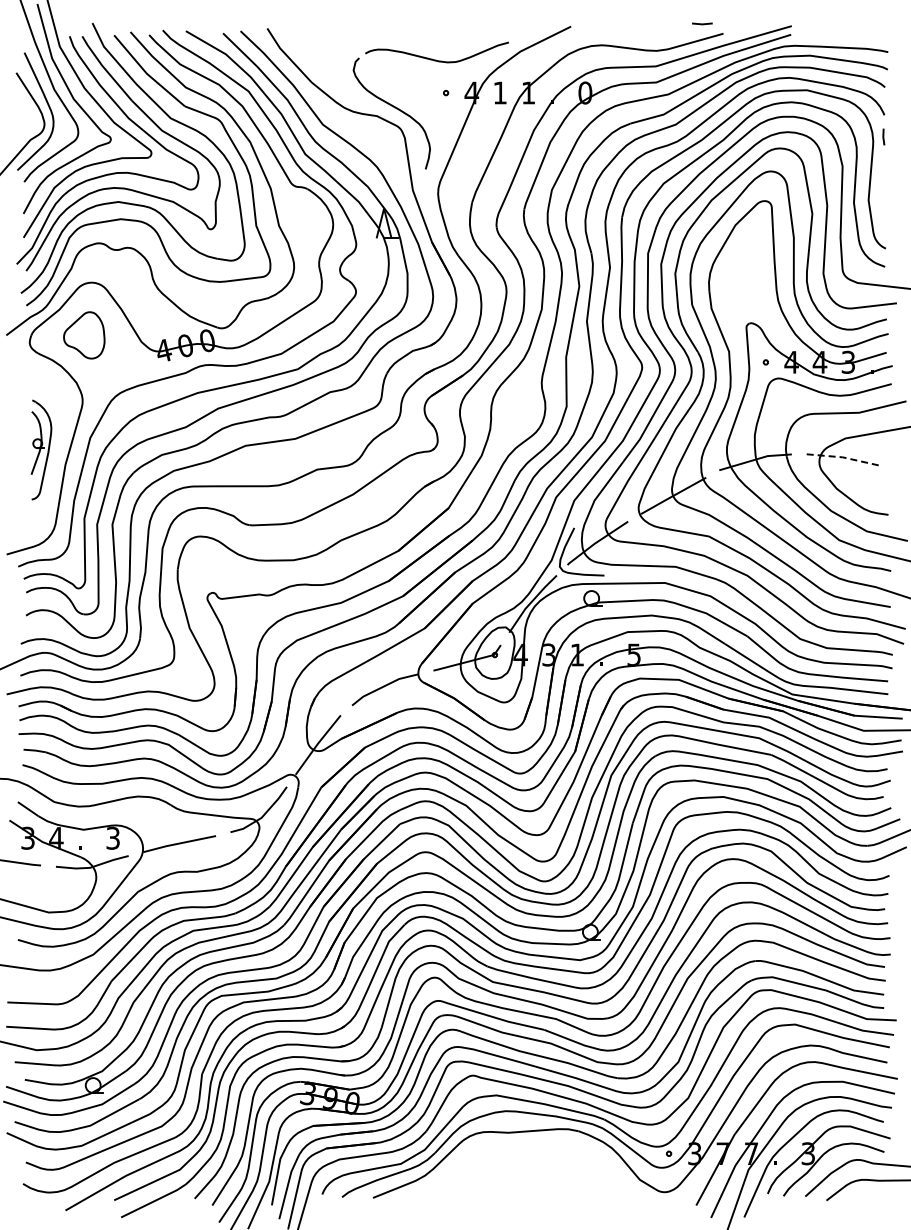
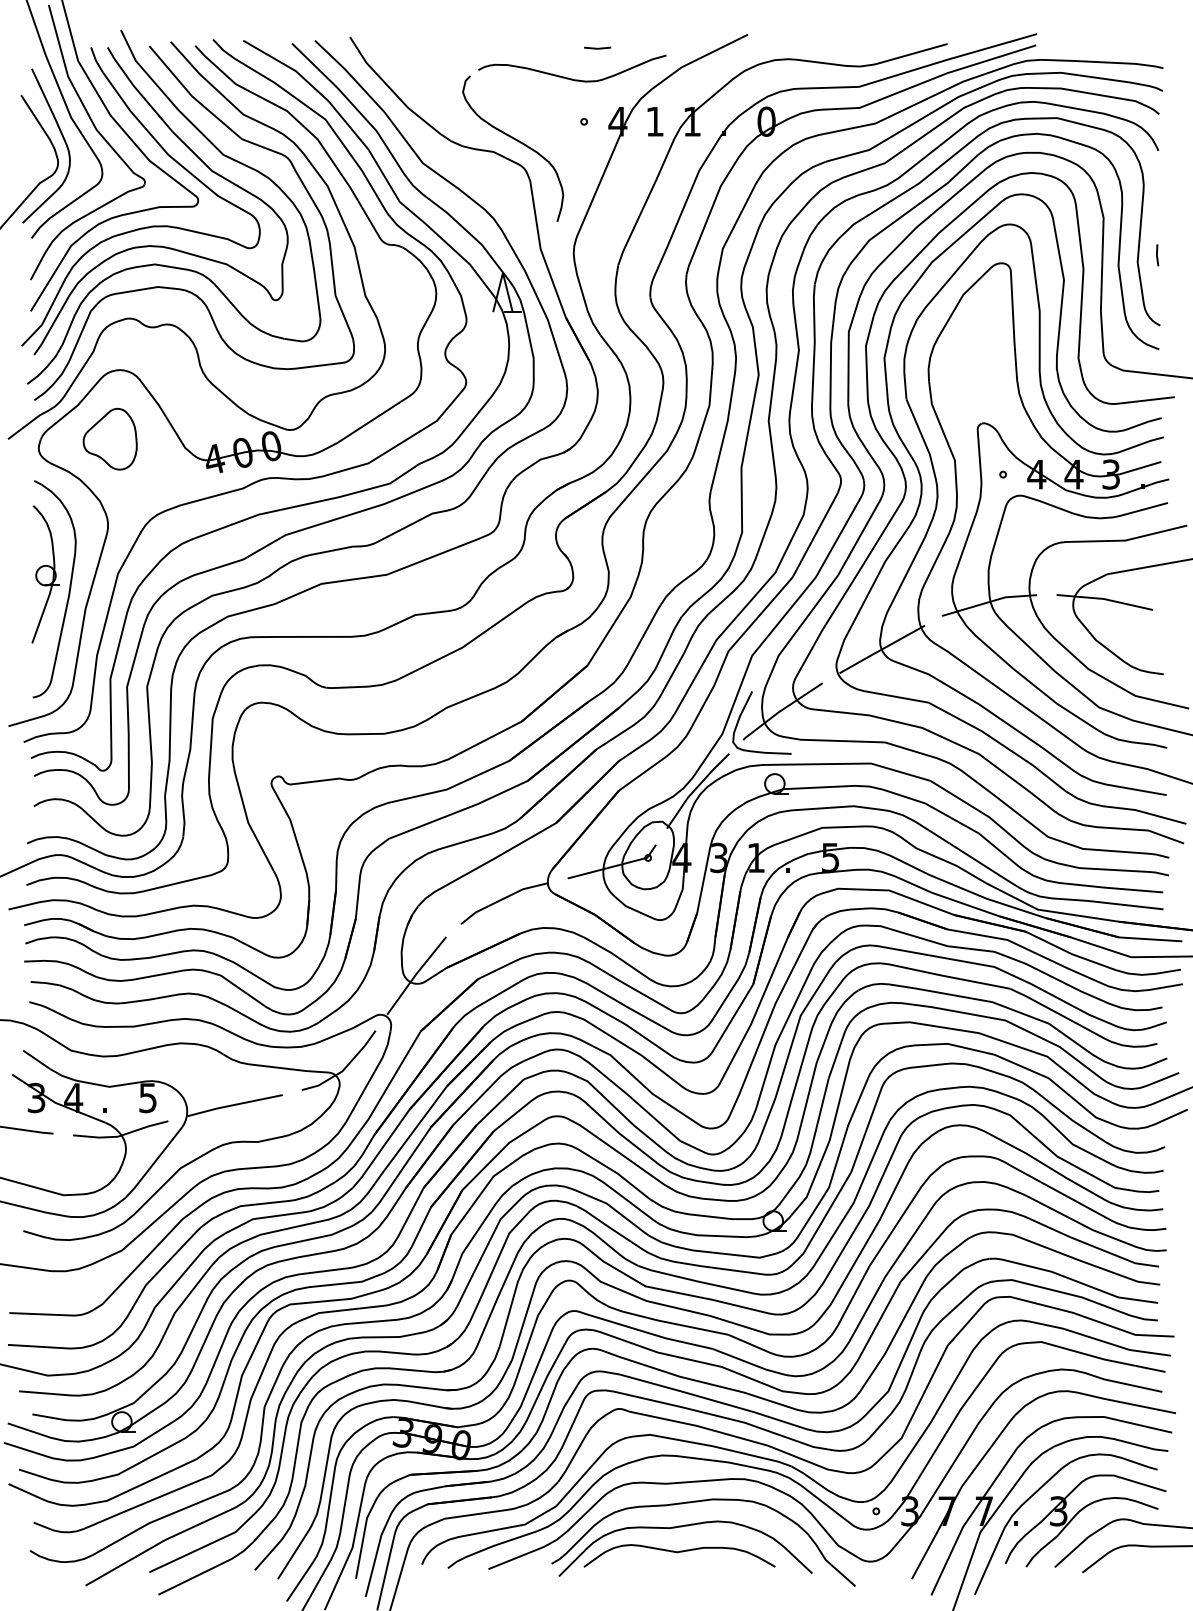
line: (702, 23) -> (597, 47), moved
line: (883, 136) -> (1157, 254), moved
part: (41, 449) -> (54, 588), size x1.67
line: (843, 457) -> (1104, 599), dashed -> solid
text: (113, 837) -> (148, 1096), 3 -> 5
part: (537, 1177) -> (703, 1542), added

